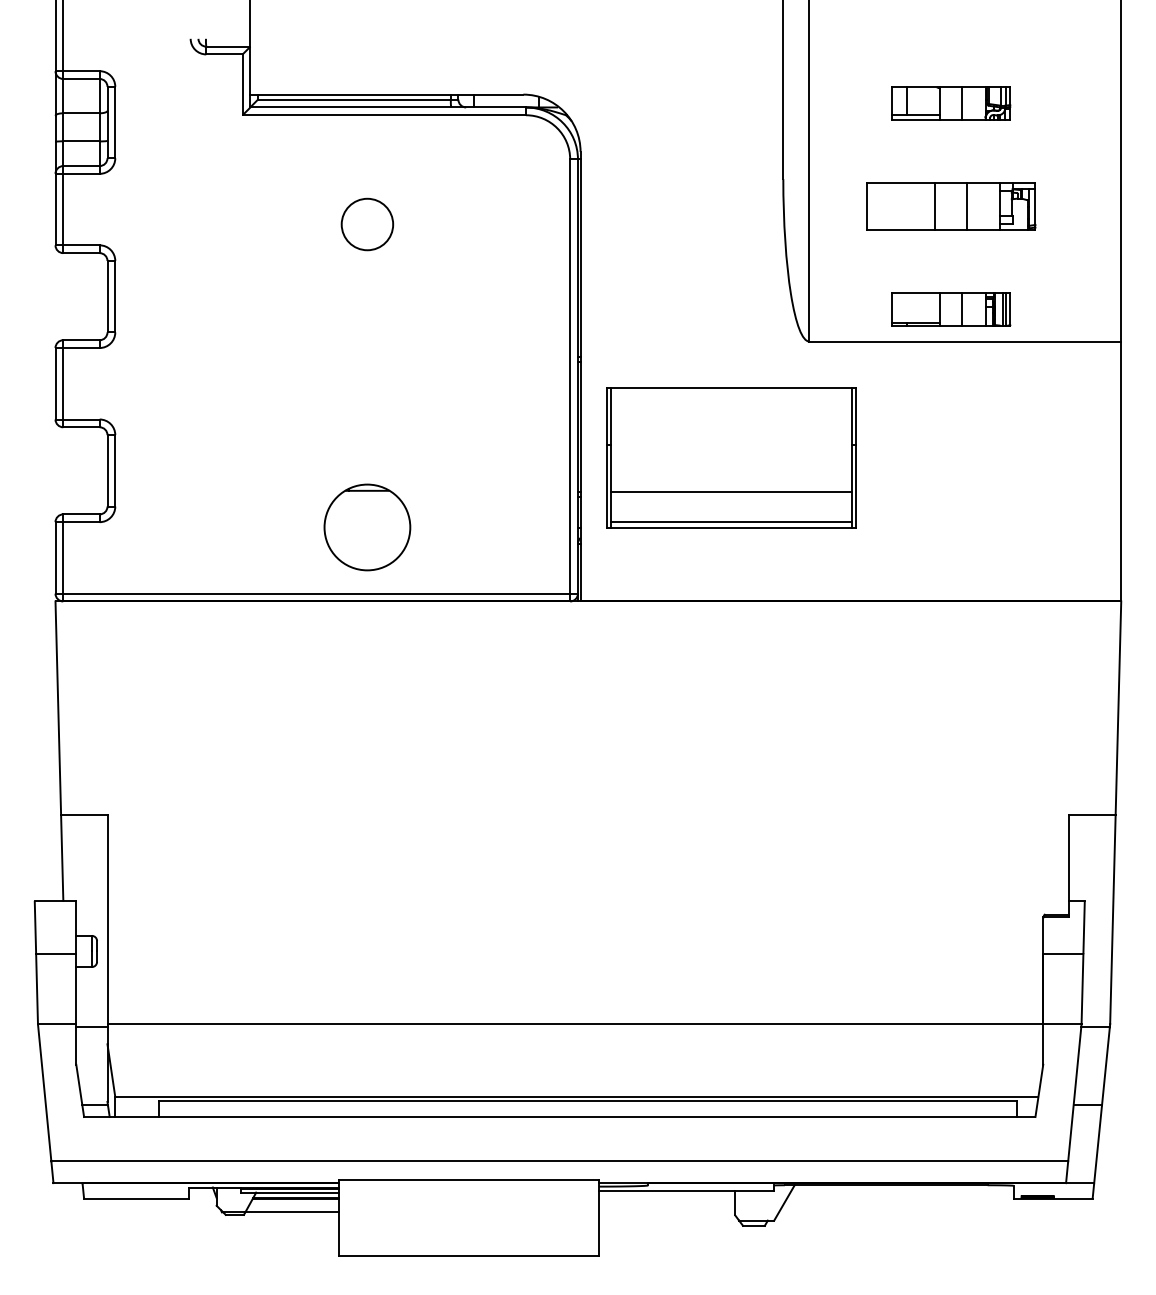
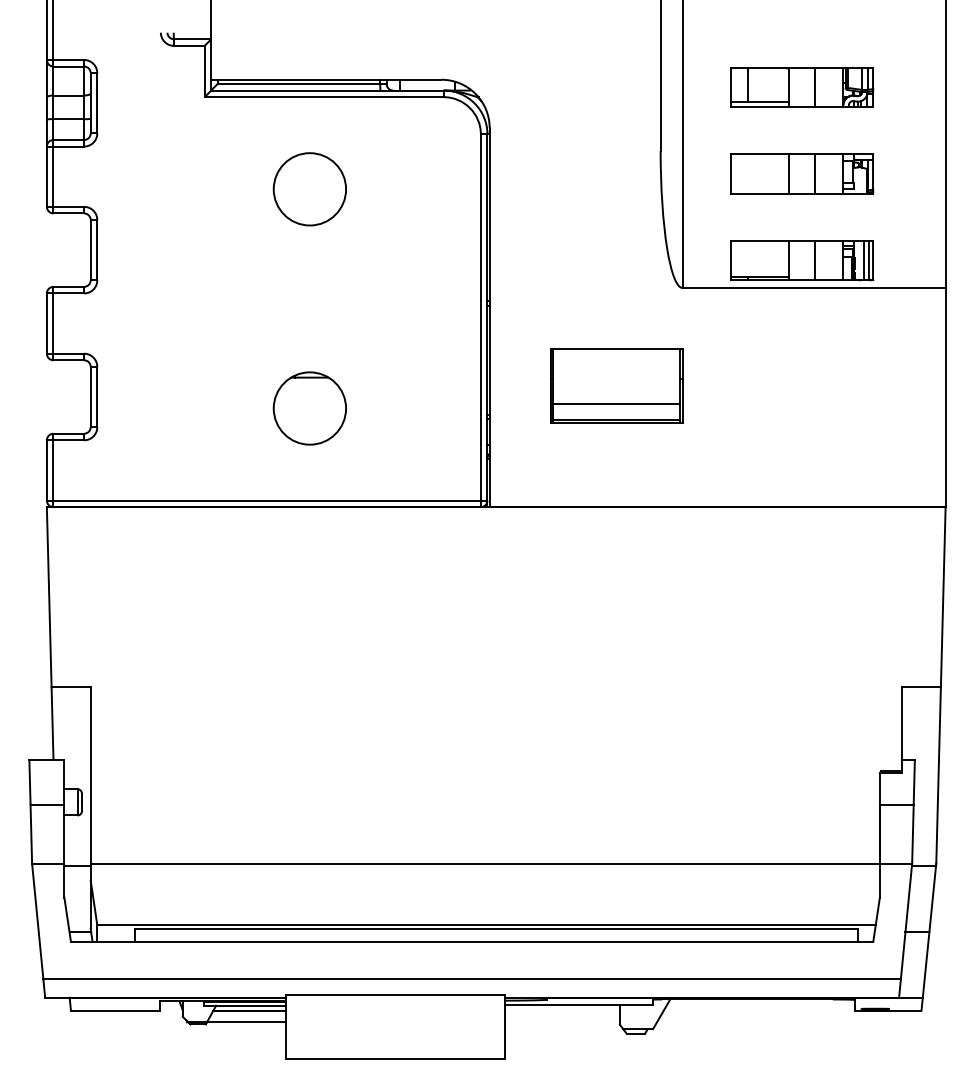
part: (951, 103) -> (802, 87), size x1.43
circle: (367, 224) -> (309, 189), size x1.67
part: (951, 309) -> (802, 260), size x1.43
part: (730, 457) -> (616, 385), size x0.62
part: (367, 527) -> (309, 408), moved

